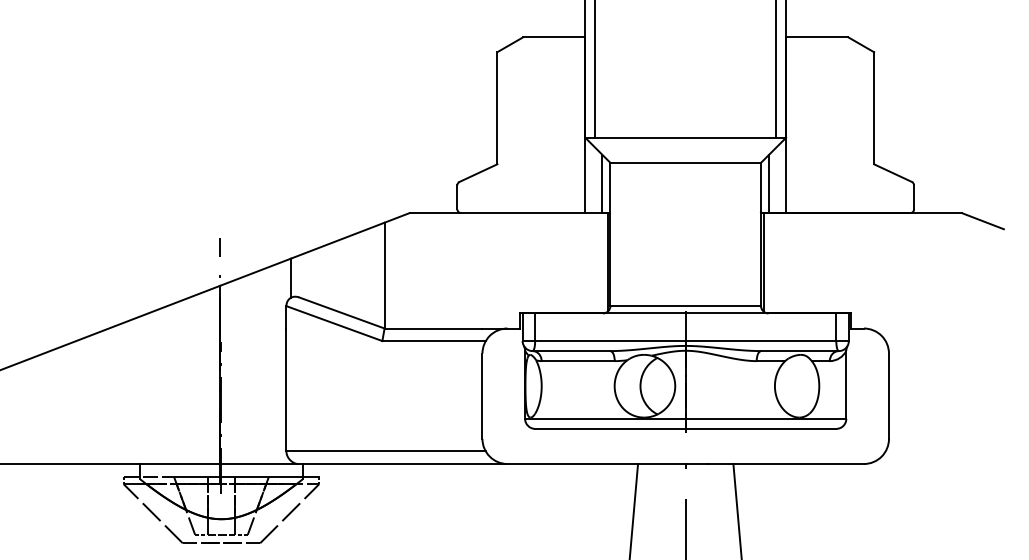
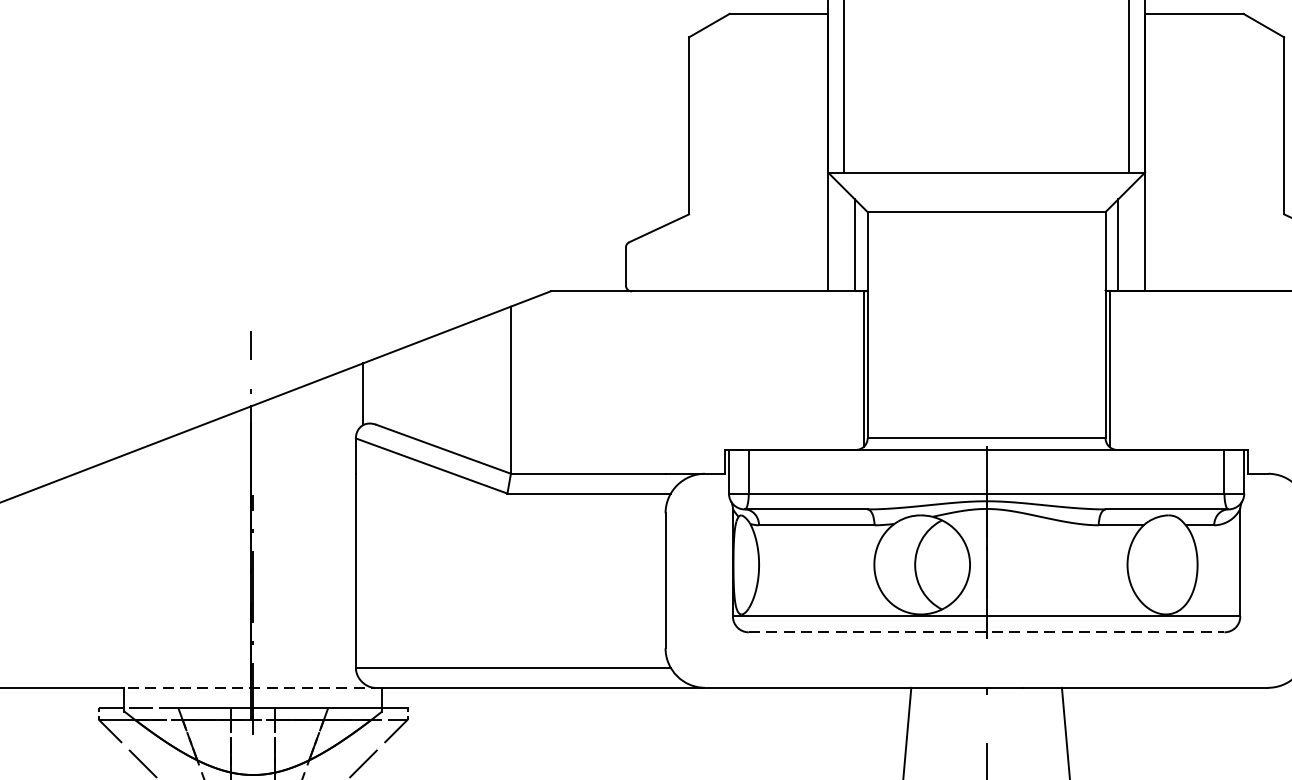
line: (685, 428) -> (986, 631), solid -> dashed
line: (221, 464) -> (253, 688), solid -> dashed

